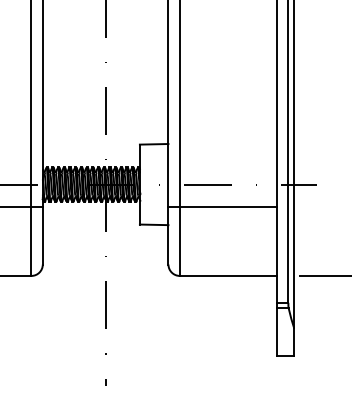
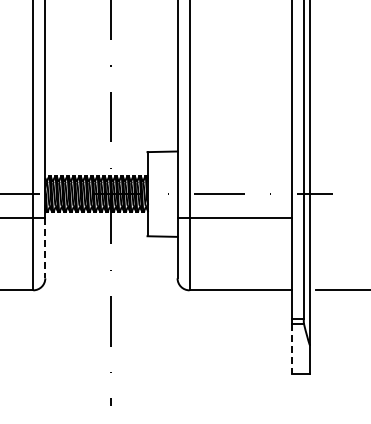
line: (42, 236) -> (45, 248), solid -> dashed
line: (276, 332) -> (291, 349), solid -> dashed

